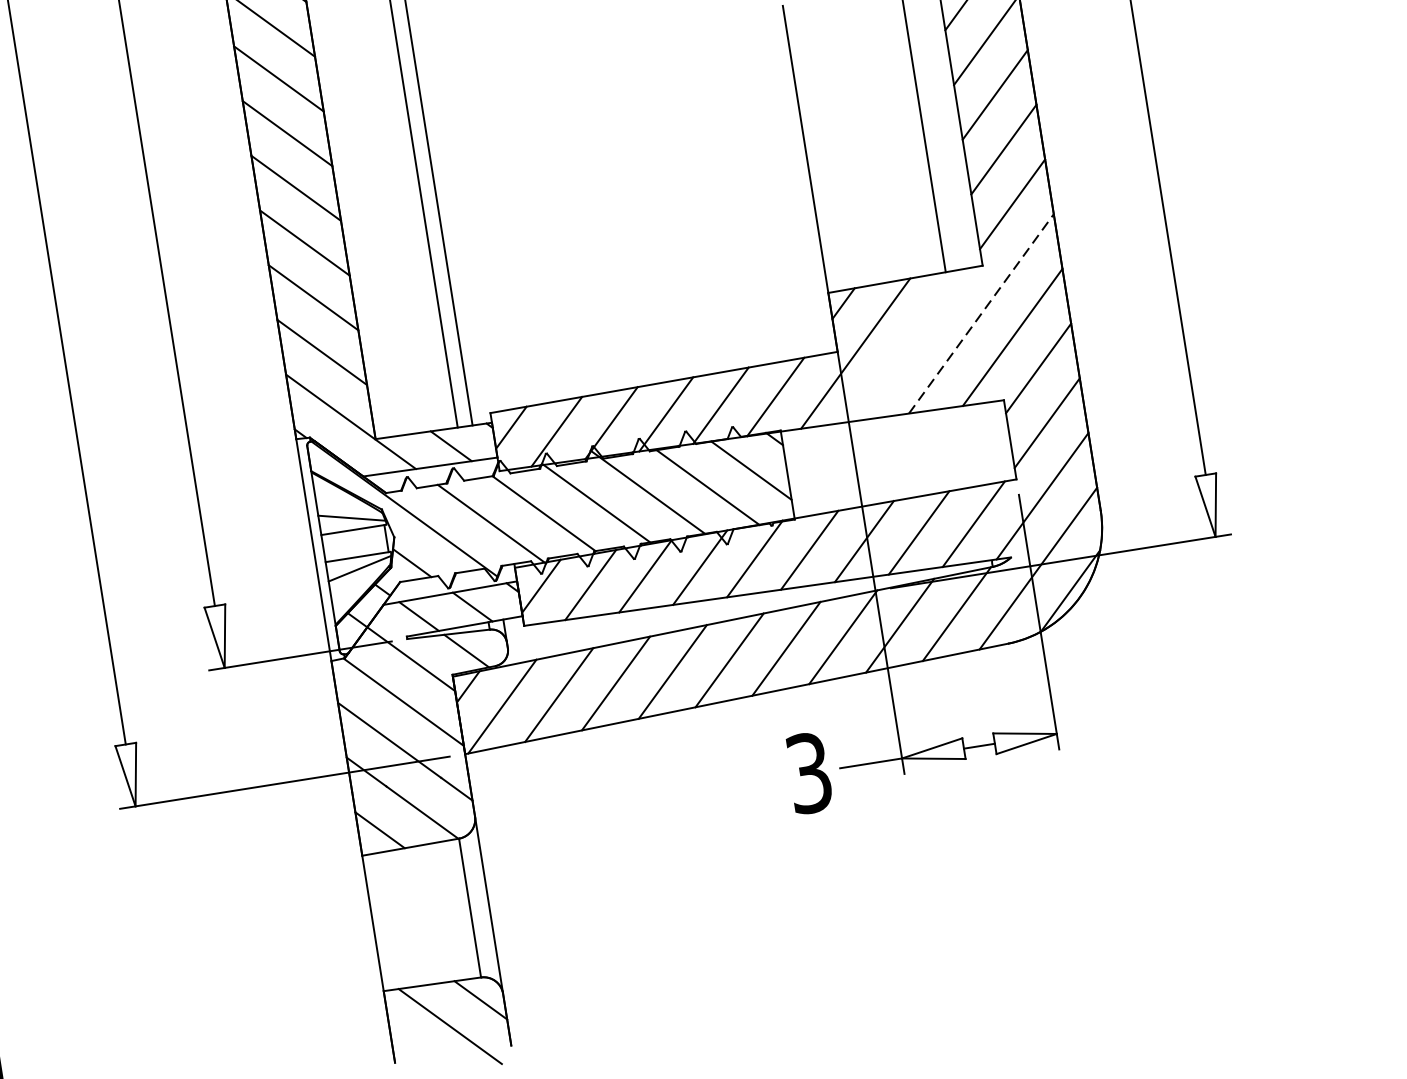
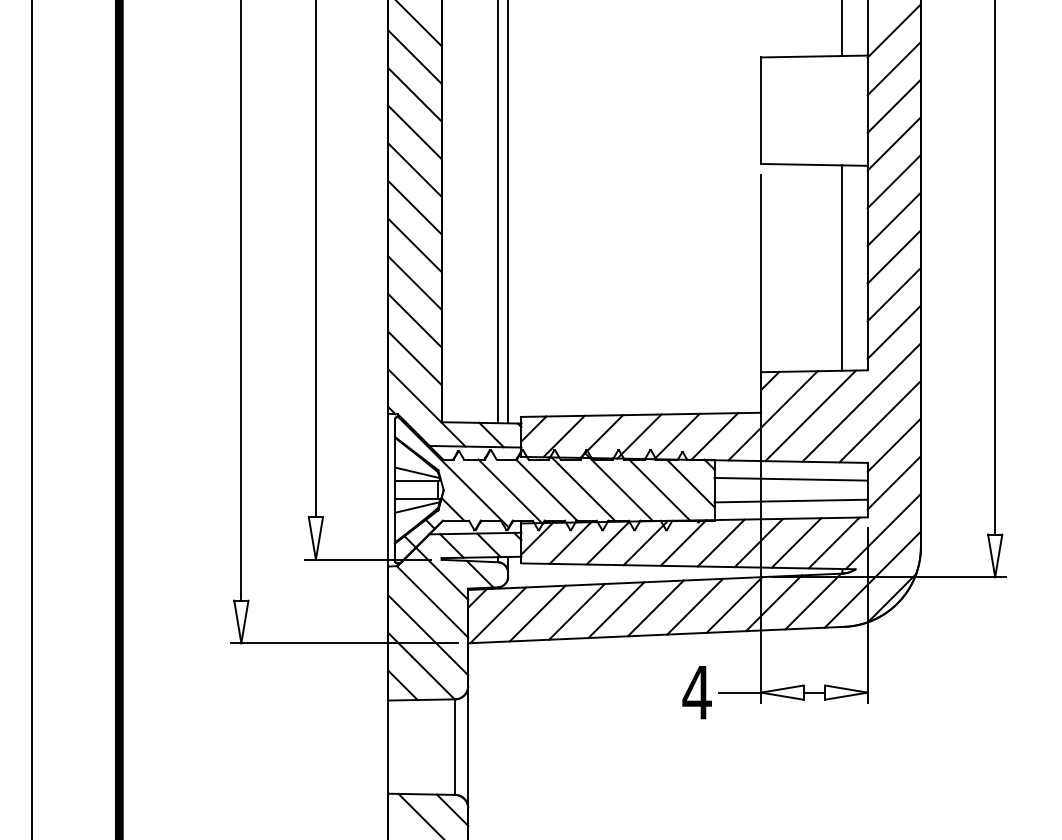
line: (981, 313) -> (861, 402), dashed -> solid
line: (910, 344) -> (810, 415), added
line: (895, 440) -> (790, 478), added
line: (900, 472) -> (790, 500), added
text: (808, 773) -> (696, 692), 3 -> 4

